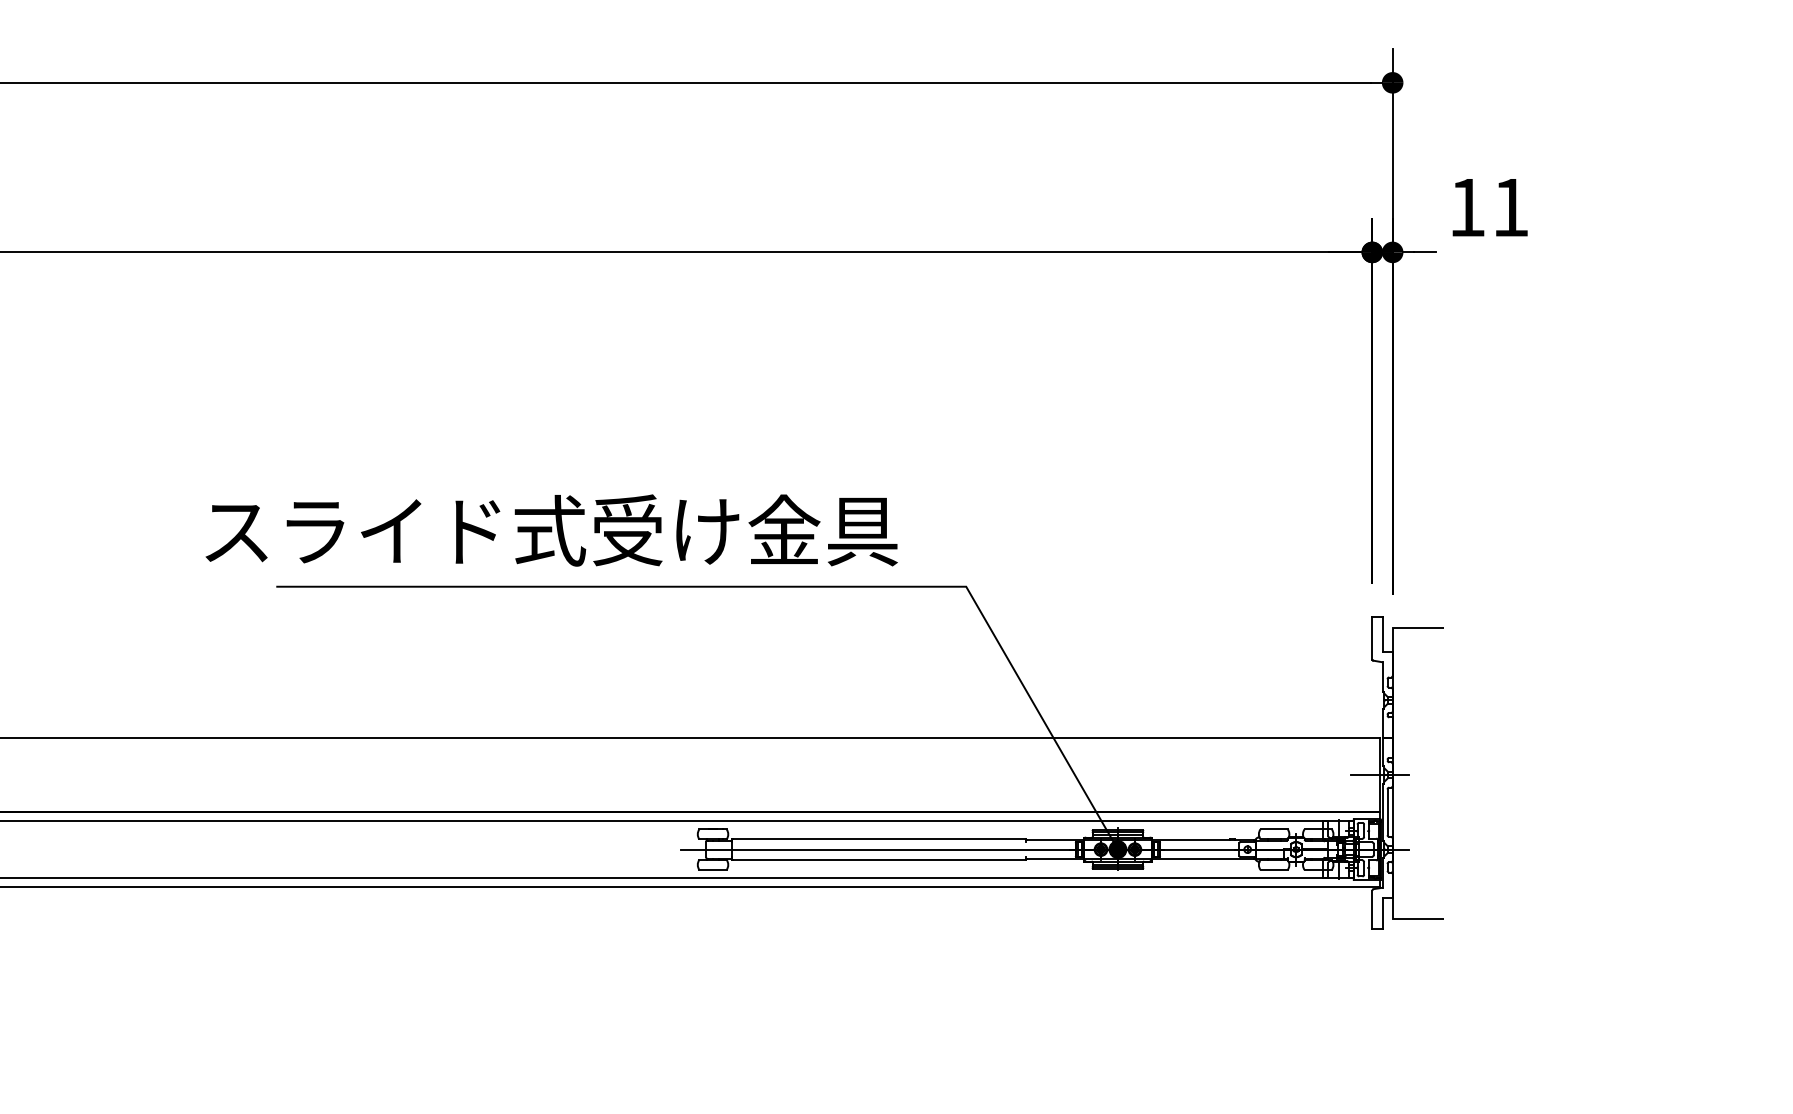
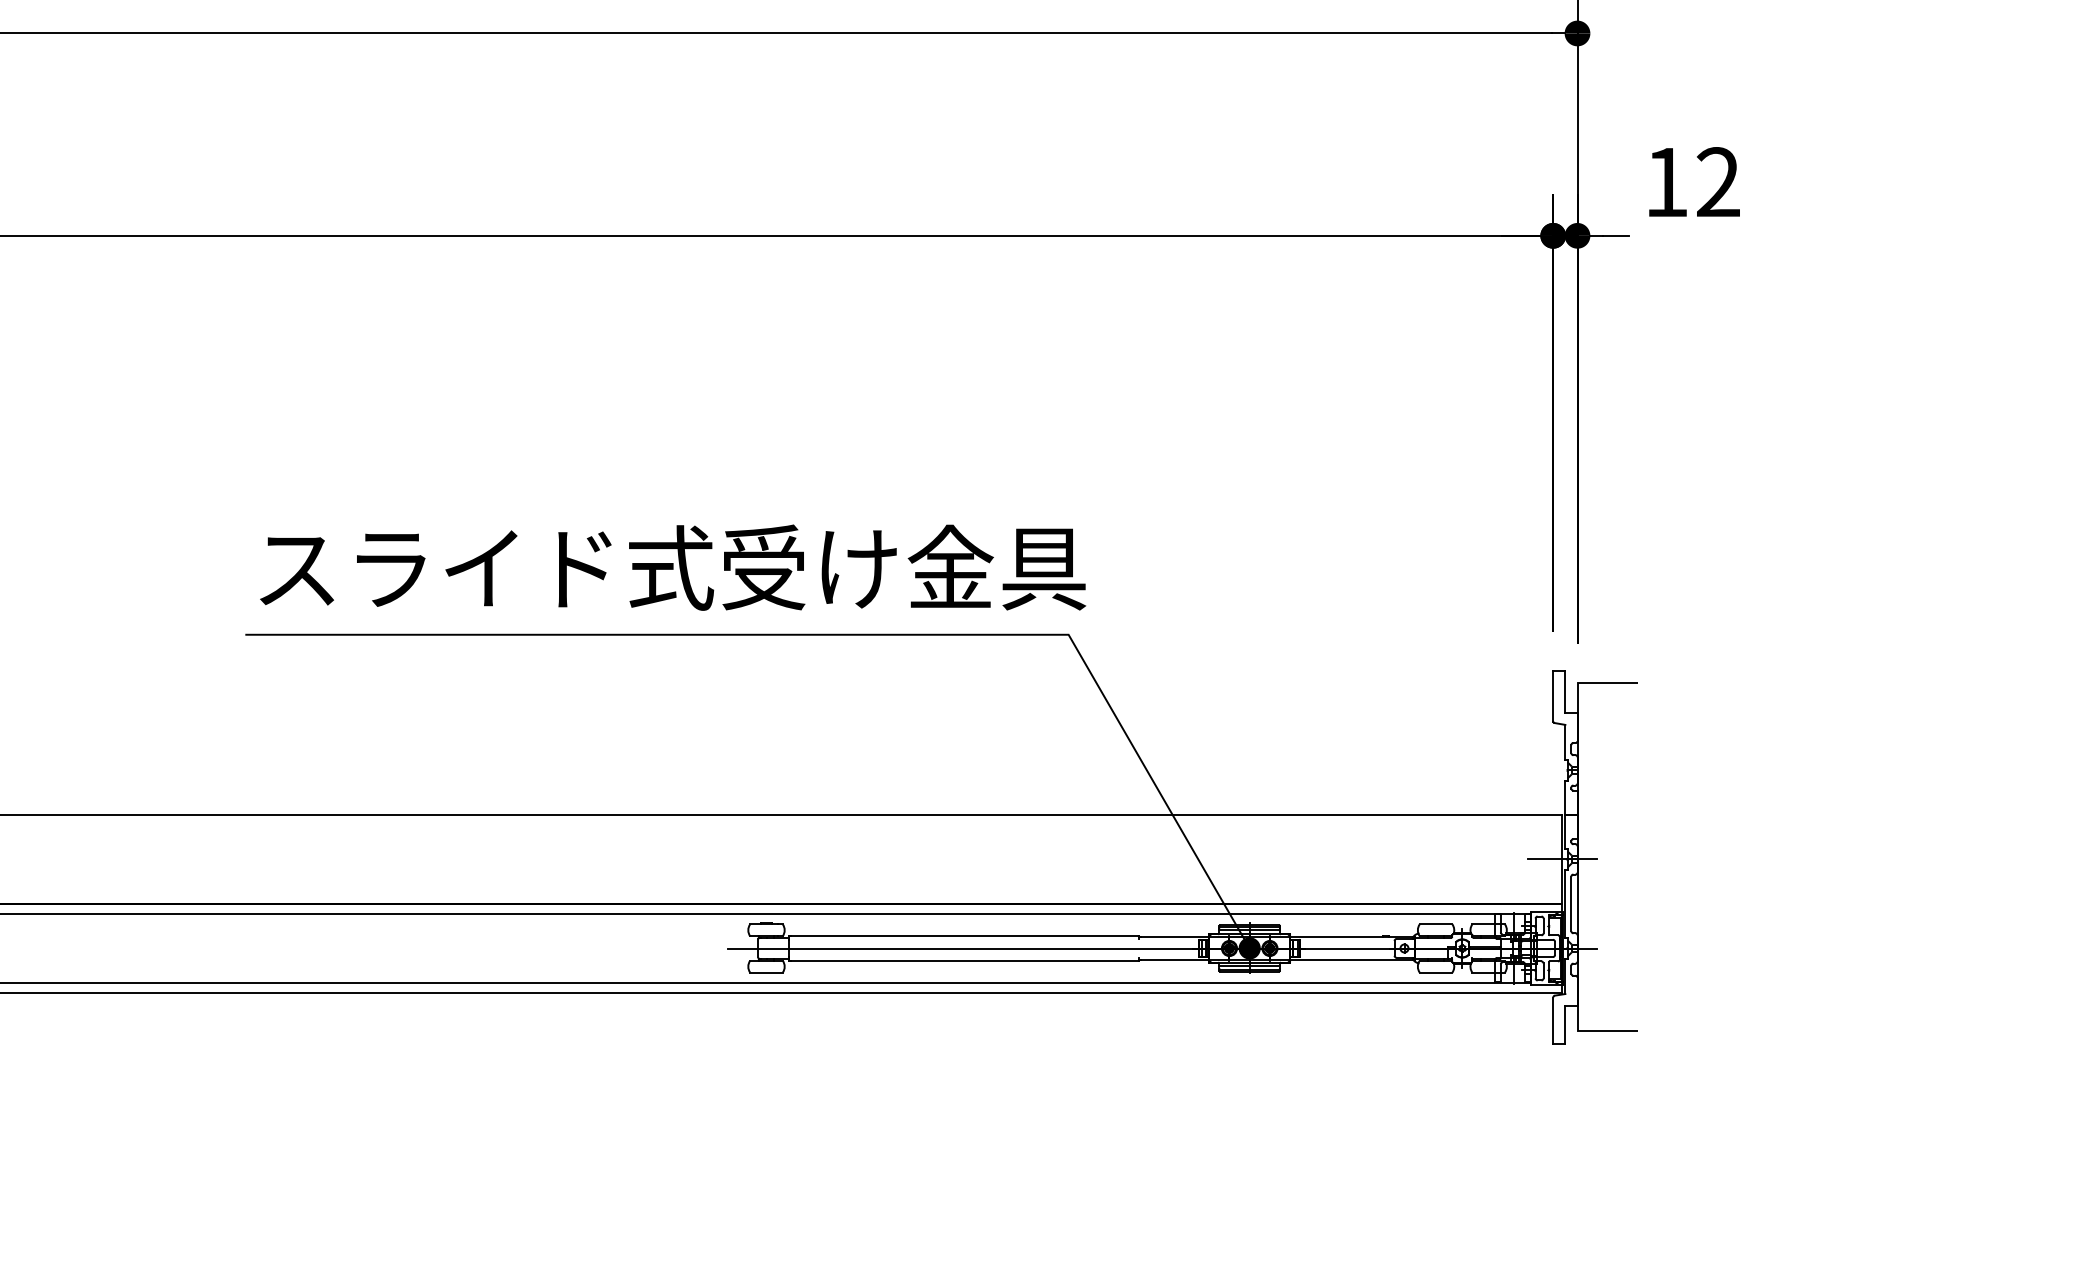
text: (1510, 207) -> (1718, 182), 11 -> 12
text: (551, 530) -> (672, 567), moved

